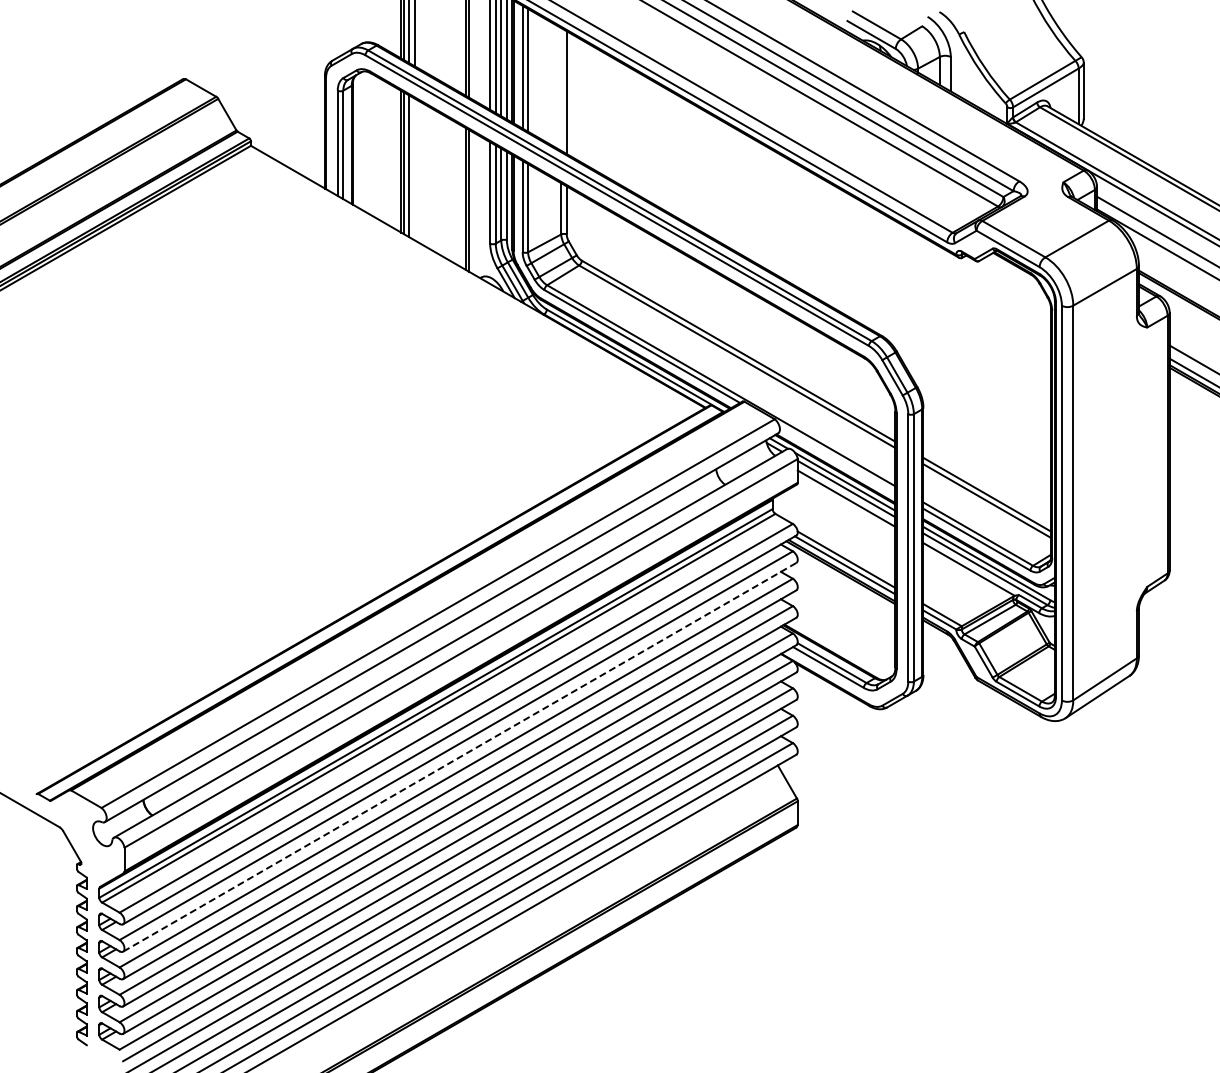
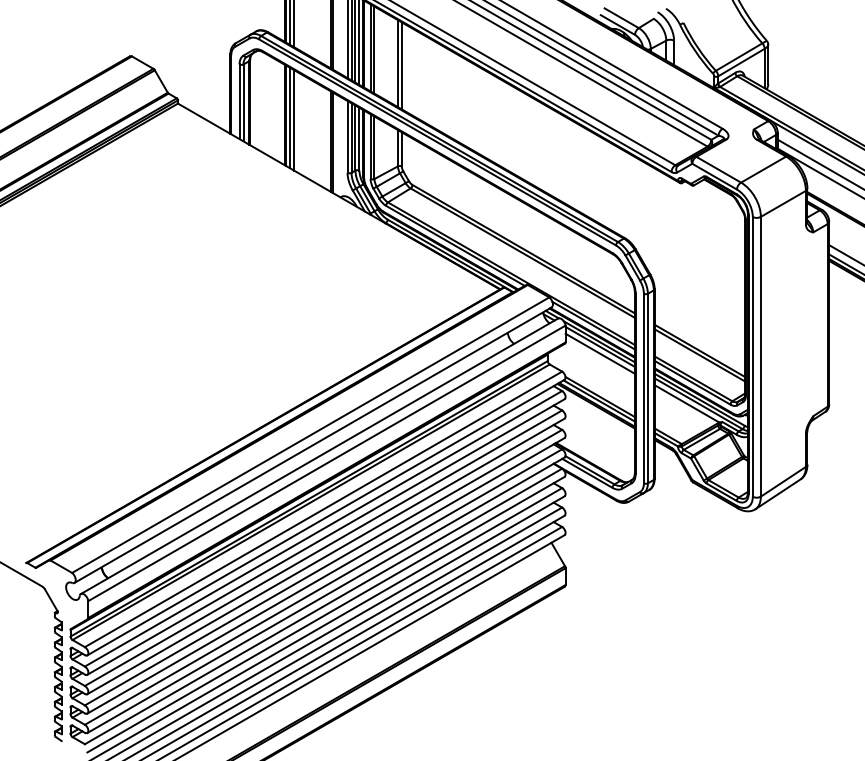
line: (561, 89) -> (398, 63), added
line: (414, 169) -> (293, 120), added
line: (837, 458) -> (593, 325), added
line: (459, 757) -> (325, 537), dashed -> solid

